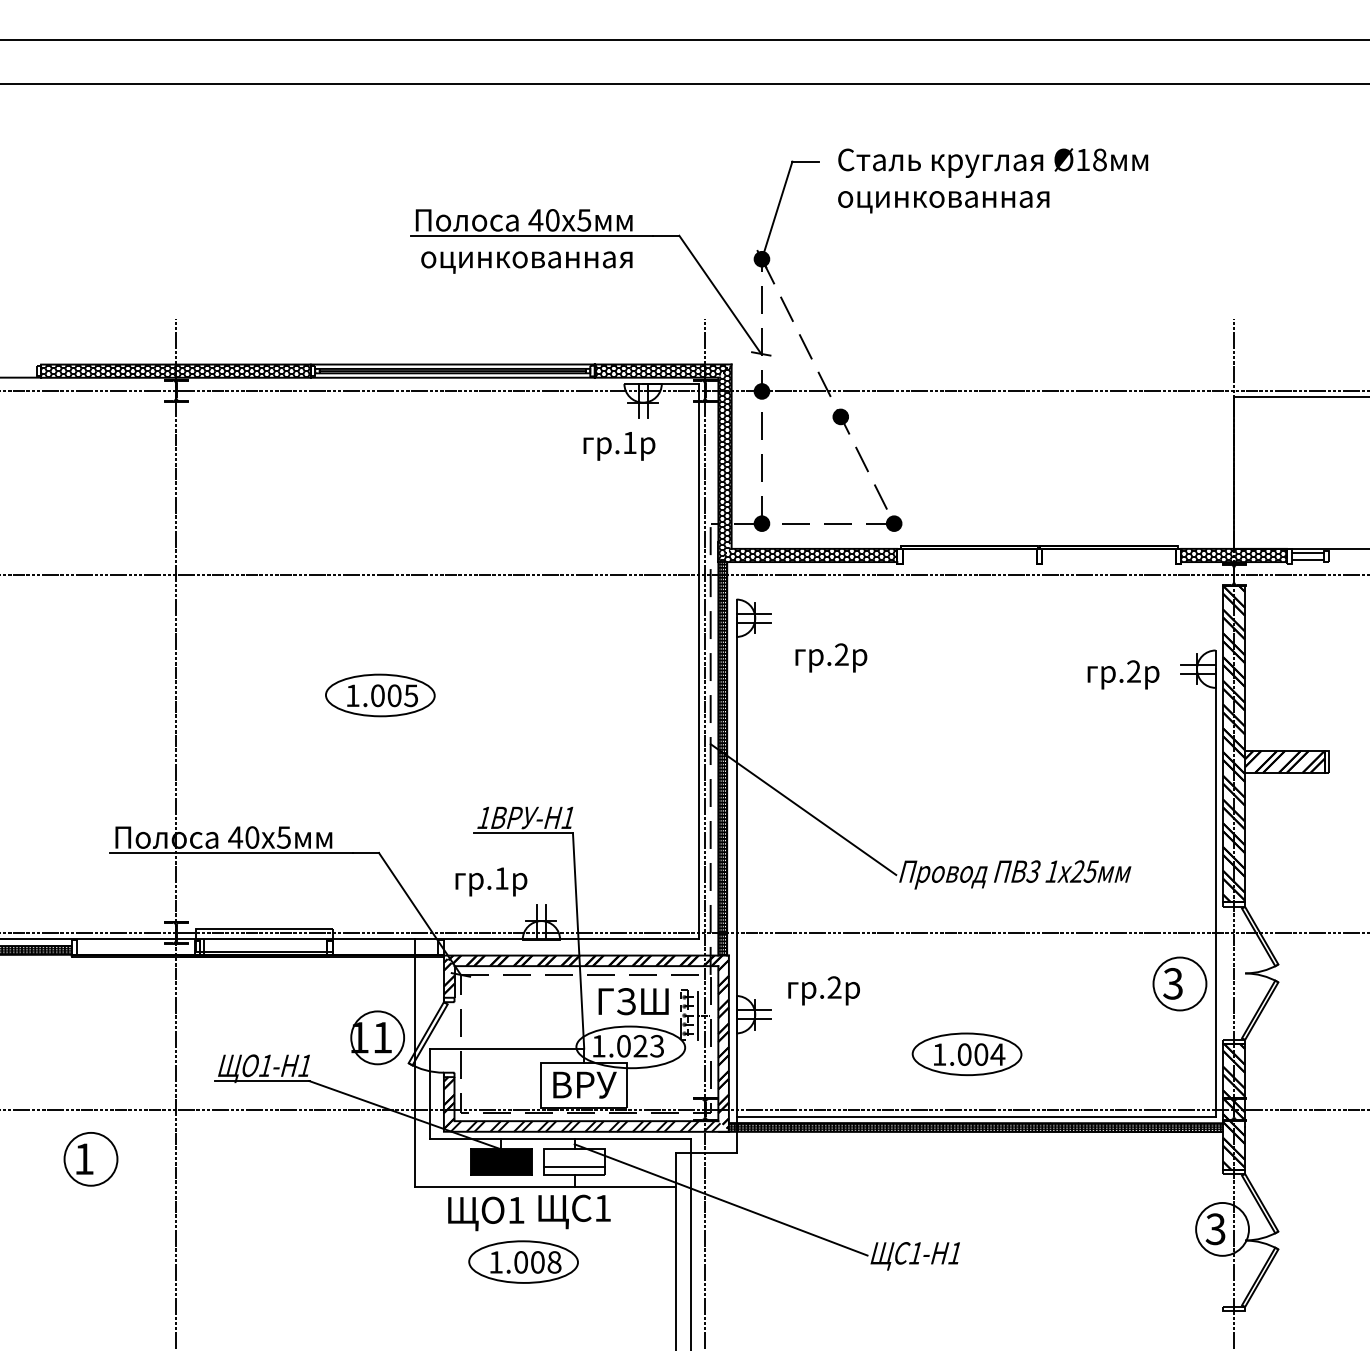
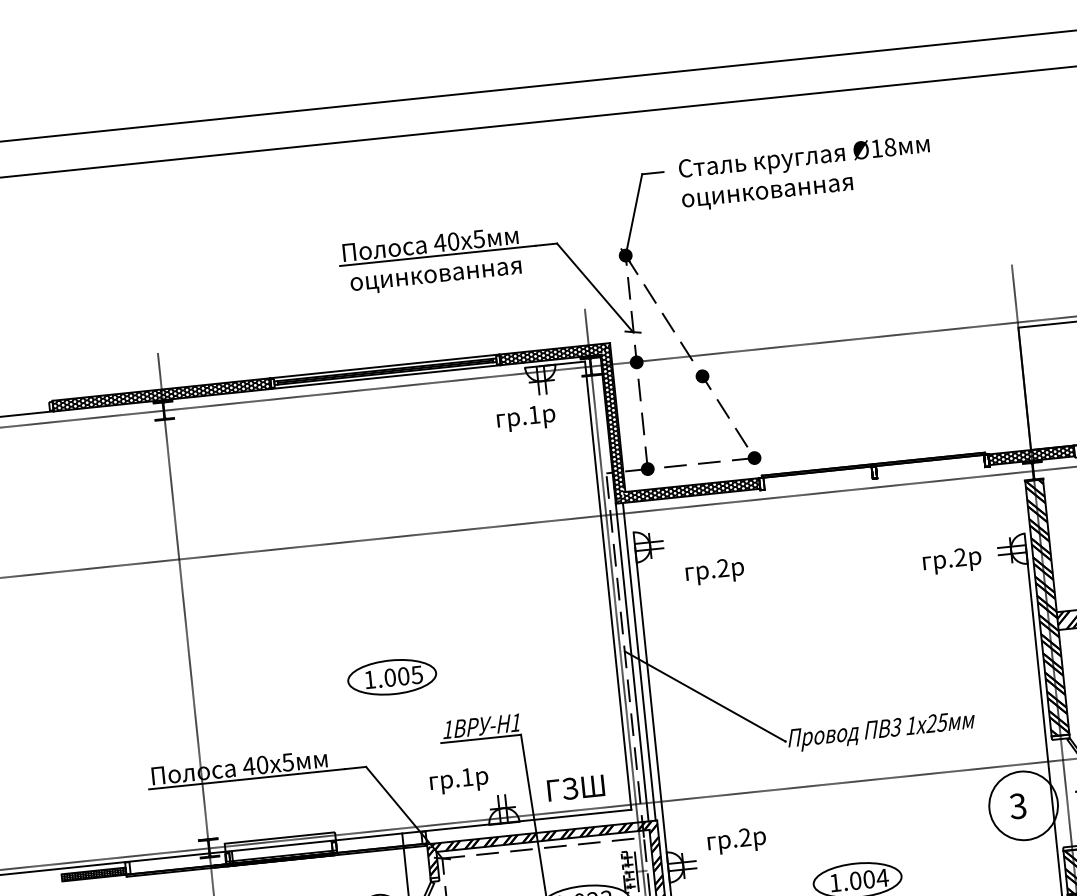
part: (380, 695) -> (392, 677), moved
hatch: (722, 758) -> (635, 661), removed
circle: (1179, 983) -> (1023, 805), size x1.6
text: (633, 1001) -> (575, 788), moved

